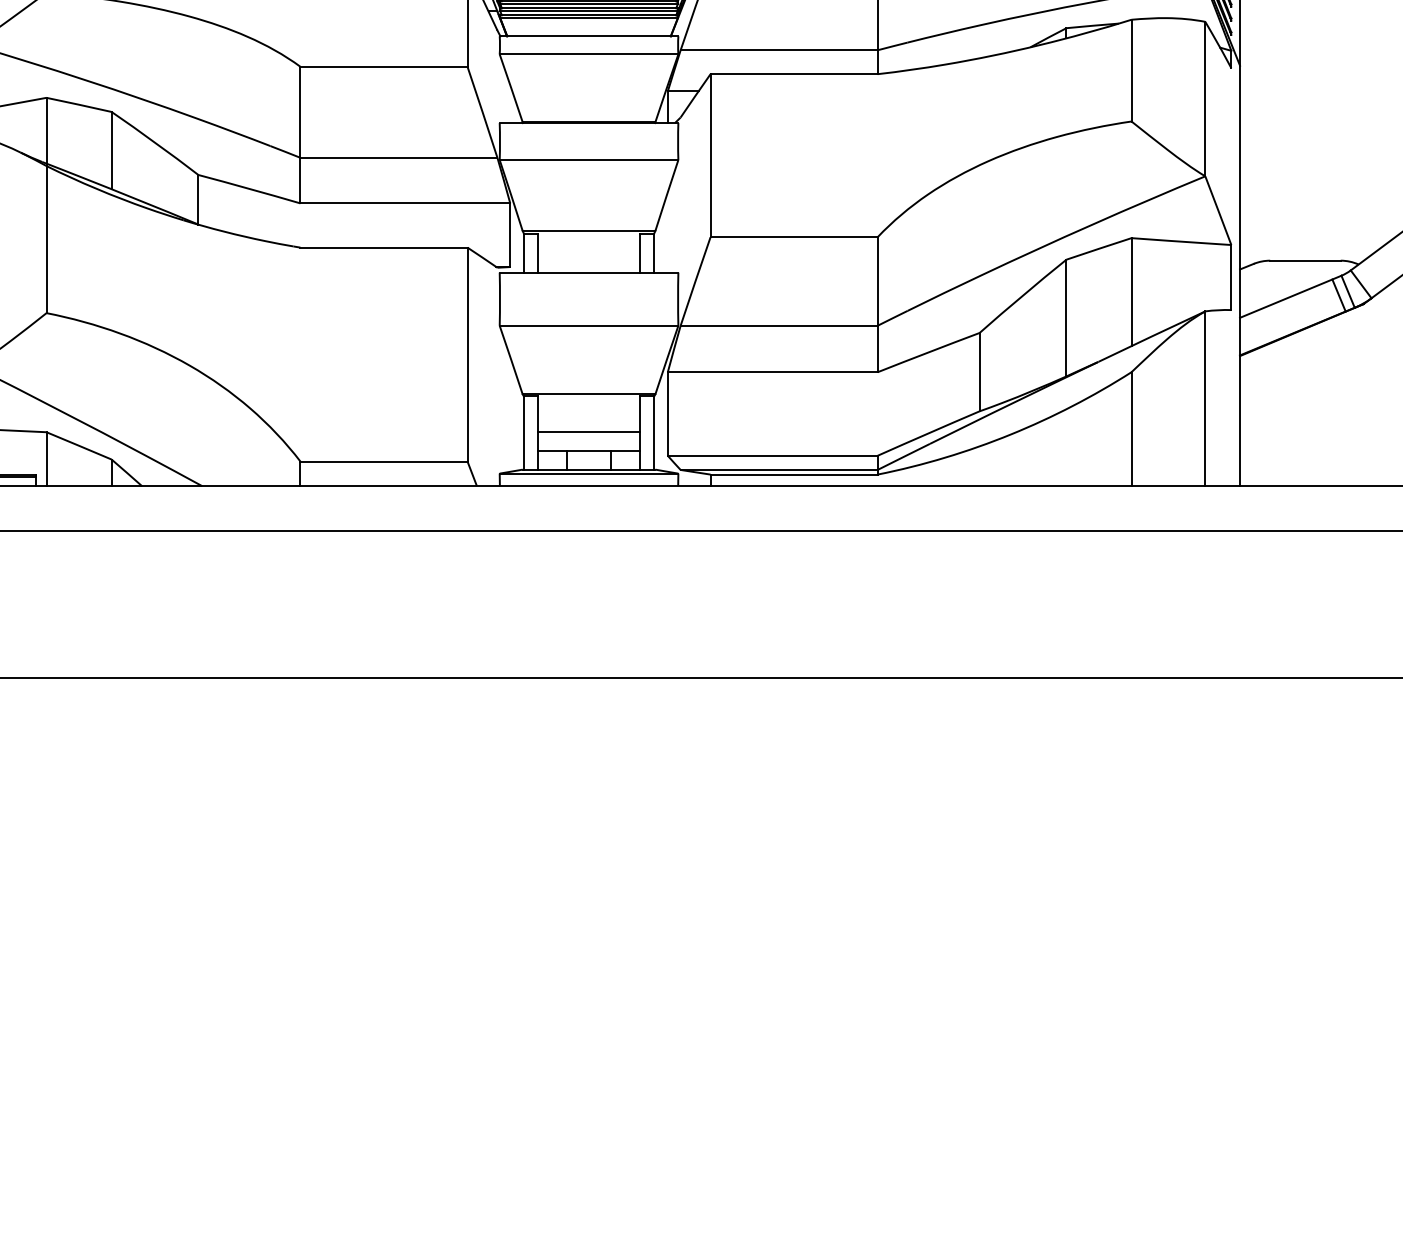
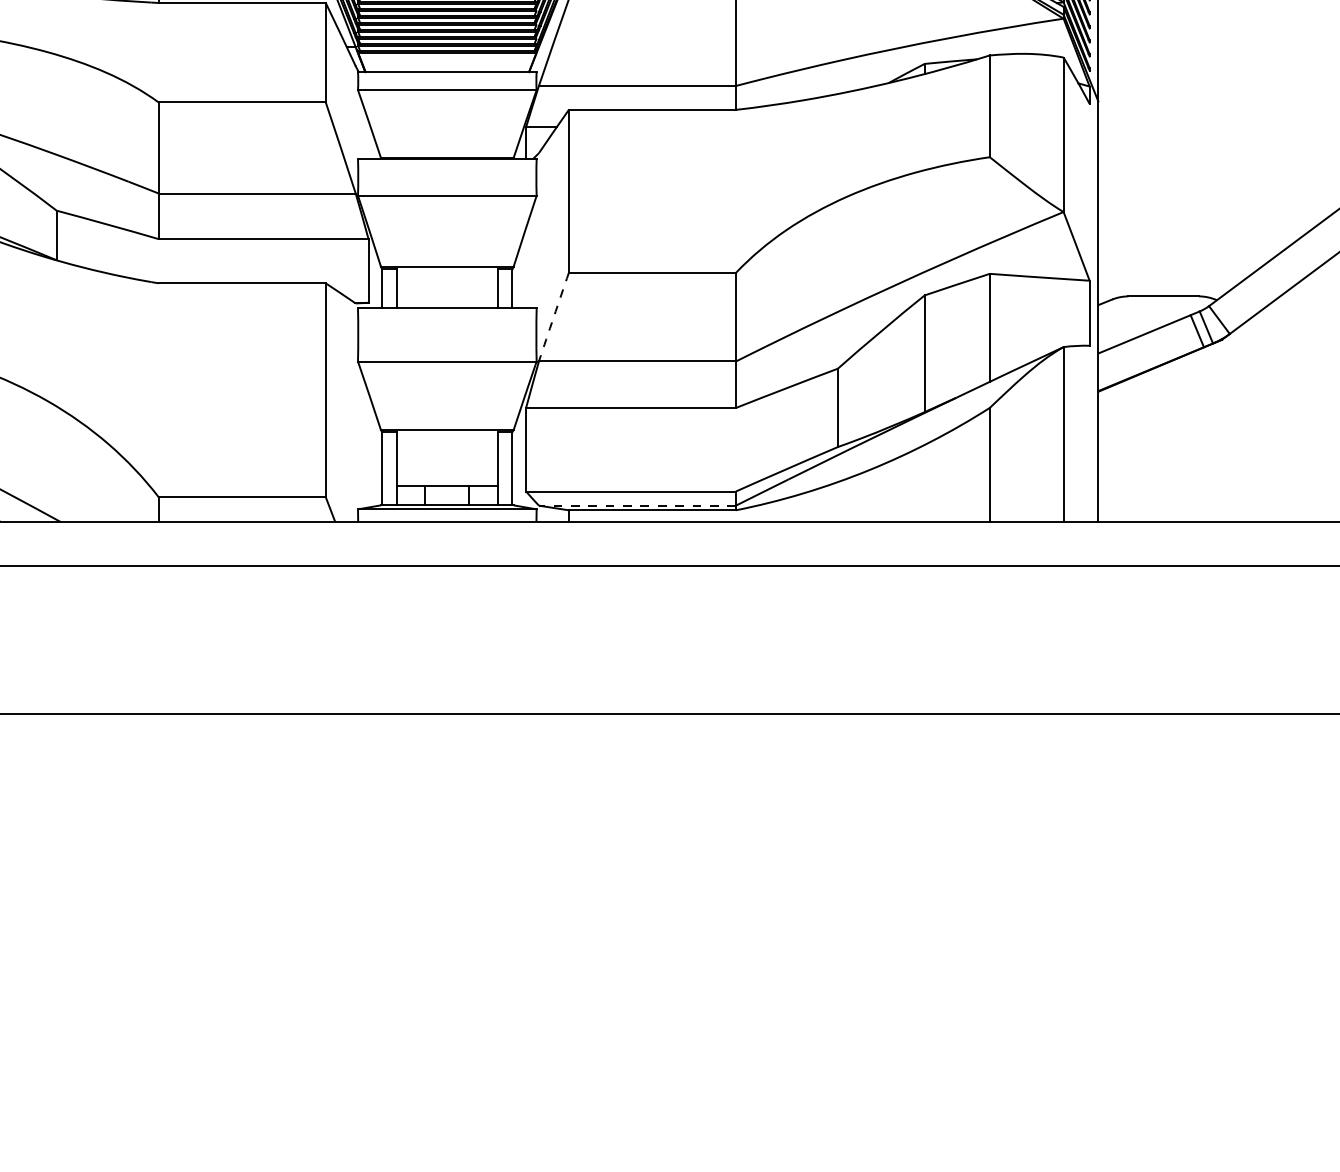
arc: (695, 281) -> (553, 317), solid -> dashed
line: (588, 432) -> (446, 468), removed
line: (779, 469) -> (637, 505), solid -> dashed

